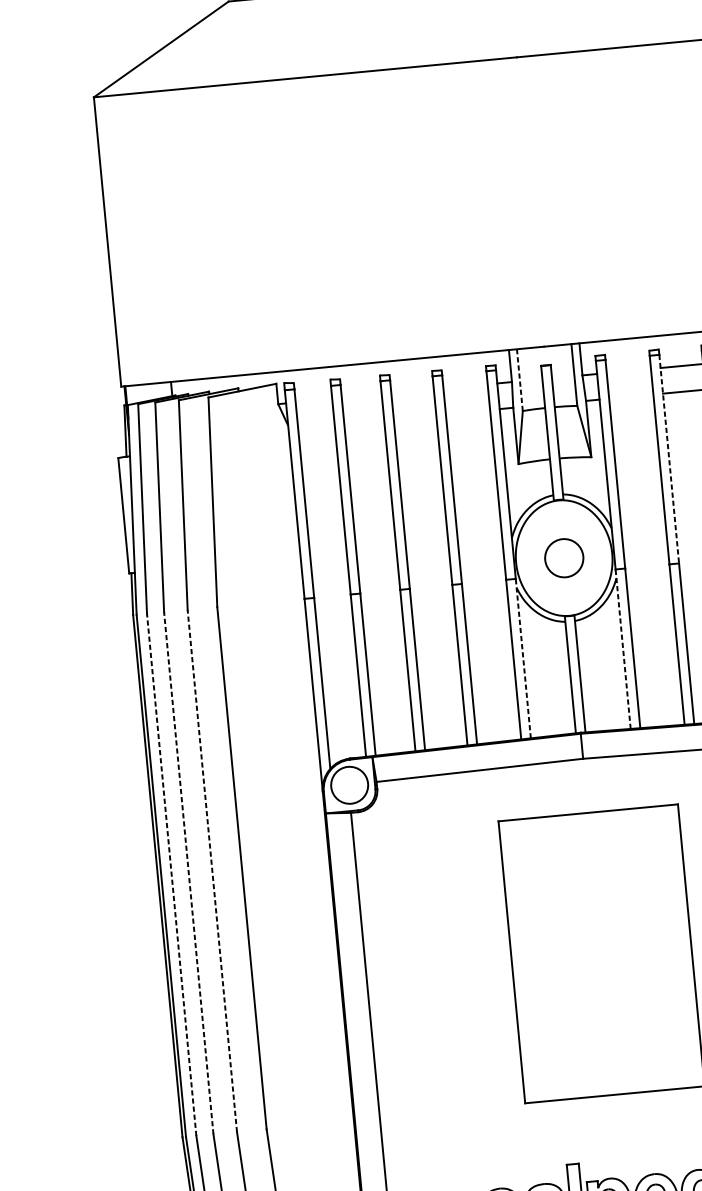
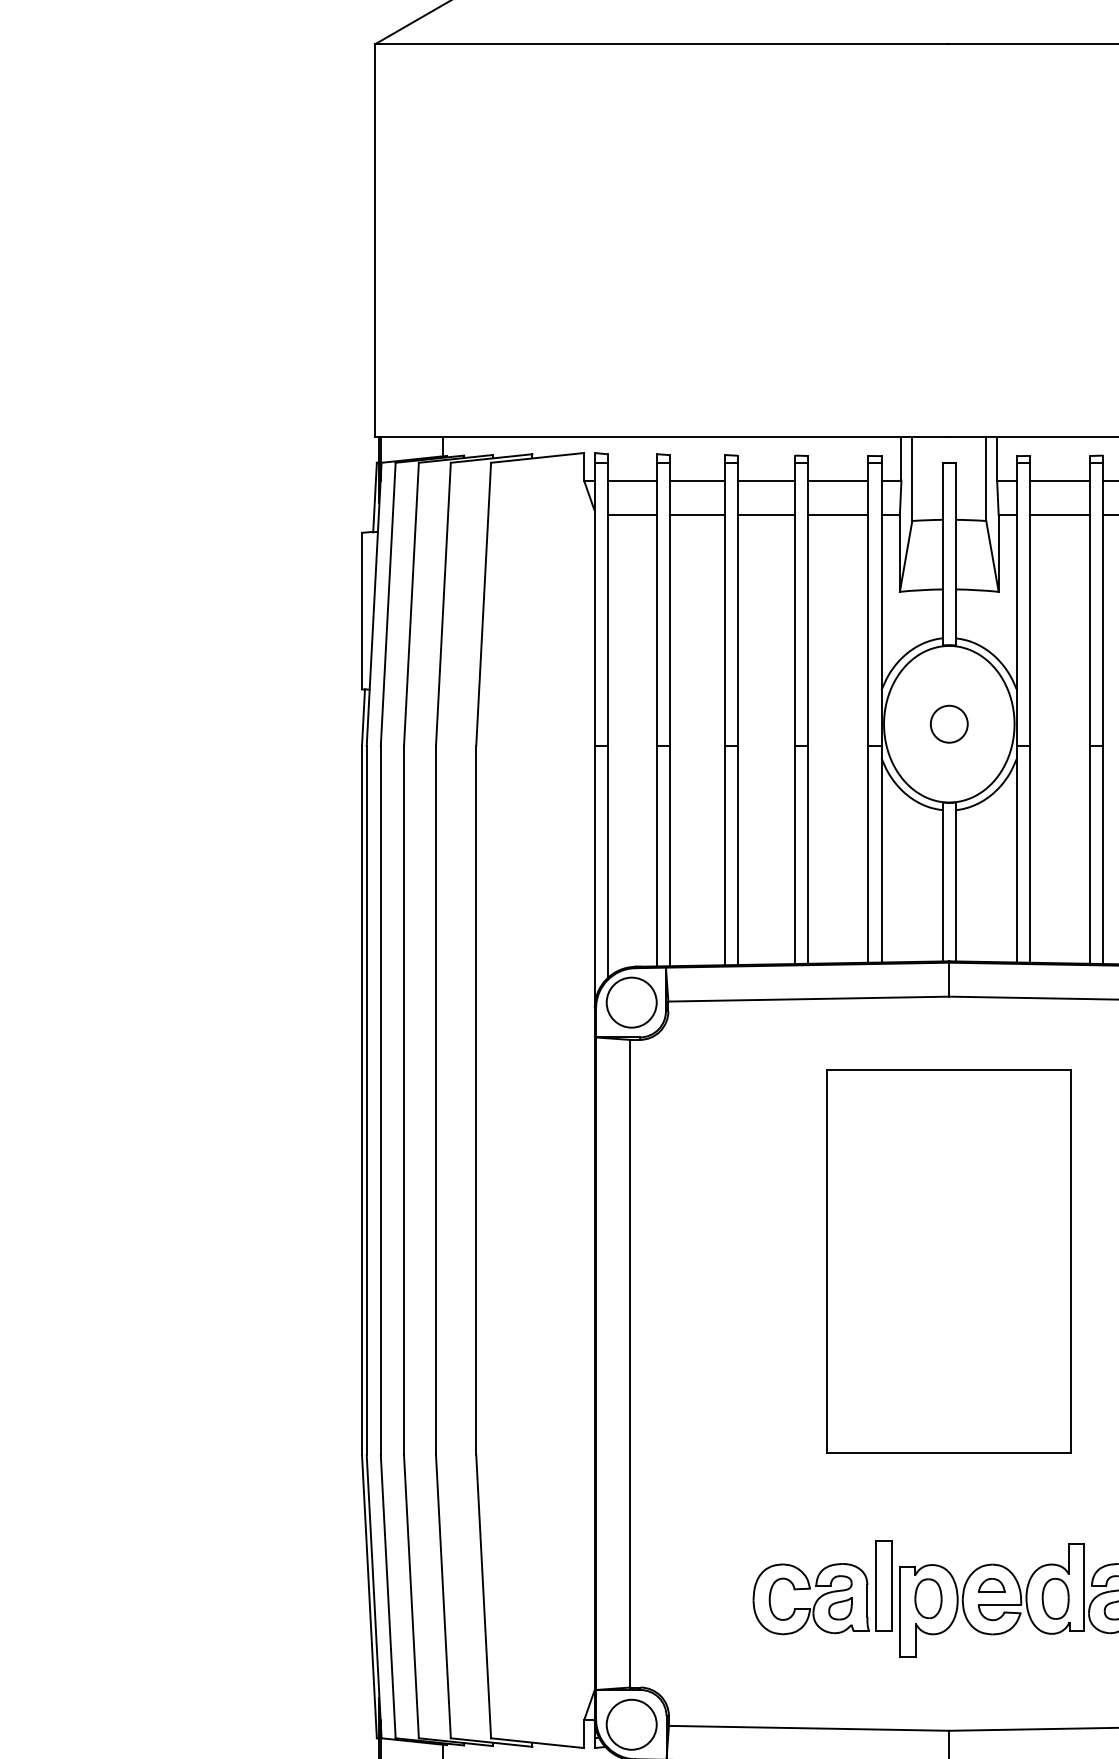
line: (629, 370) -> (1060, 480), added
line: (520, 380) -> (912, 479), dashed -> solid
line: (465, 386) -> (838, 480), added
line: (412, 391) -> (766, 480), added
line: (361, 396) -> (697, 480), added
line: (631, 396) -> (1060, 515), added
line: (313, 400) -> (632, 480), added
line: (468, 412) -> (838, 515), added
line: (415, 417) -> (766, 515), added
line: (364, 421) -> (697, 515), added
line: (316, 426) -> (632, 515), added
line: (669, 459) -> (1103, 604), dashed -> solid
circle: (563, 557) -> (948, 723), size x0.71
line: (623, 648) -> (1017, 853), dashed -> solid
line: (523, 658) -> (881, 853), dashed -> solid
line: (212, 870) -> (436, 1100), dashed -> solid
line: (189, 873) -> (404, 1100), dashed -> solid
line: (171, 874) -> (380, 1100), dashed -> solid

